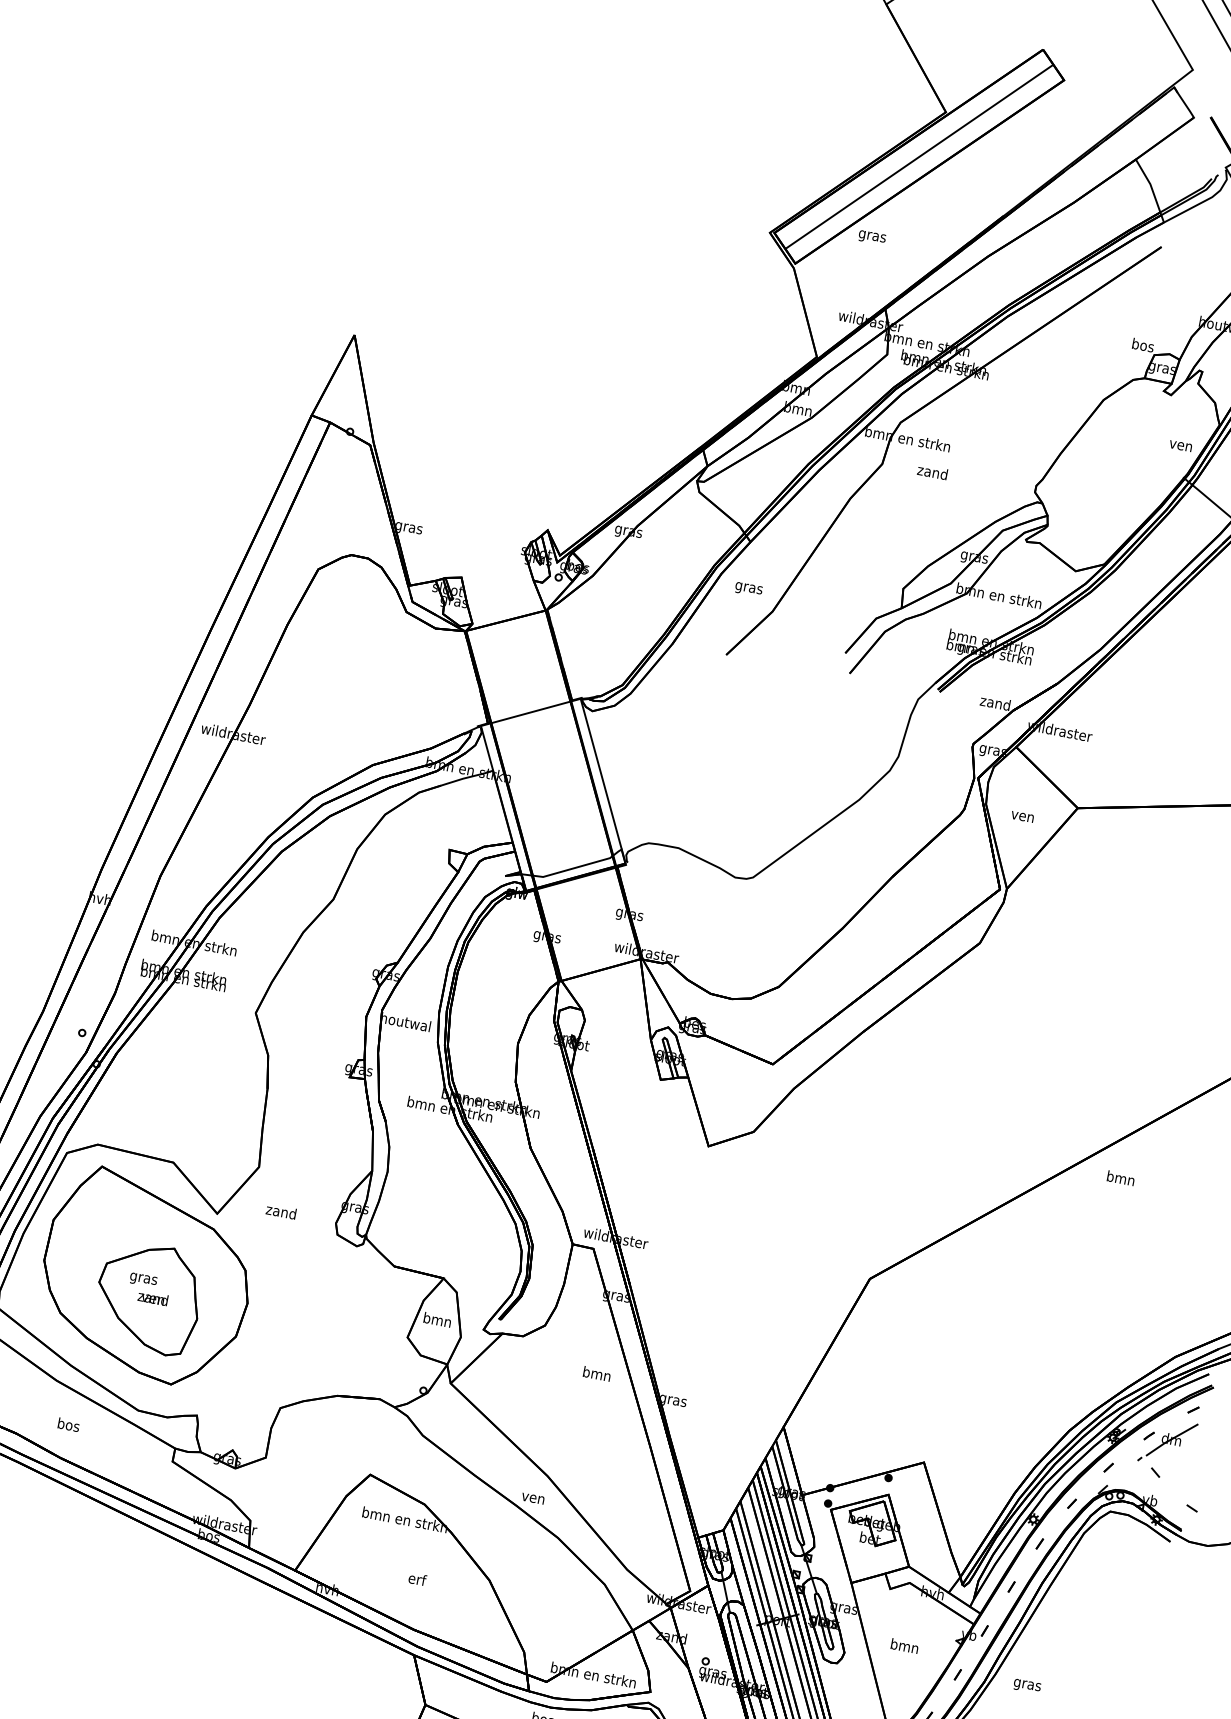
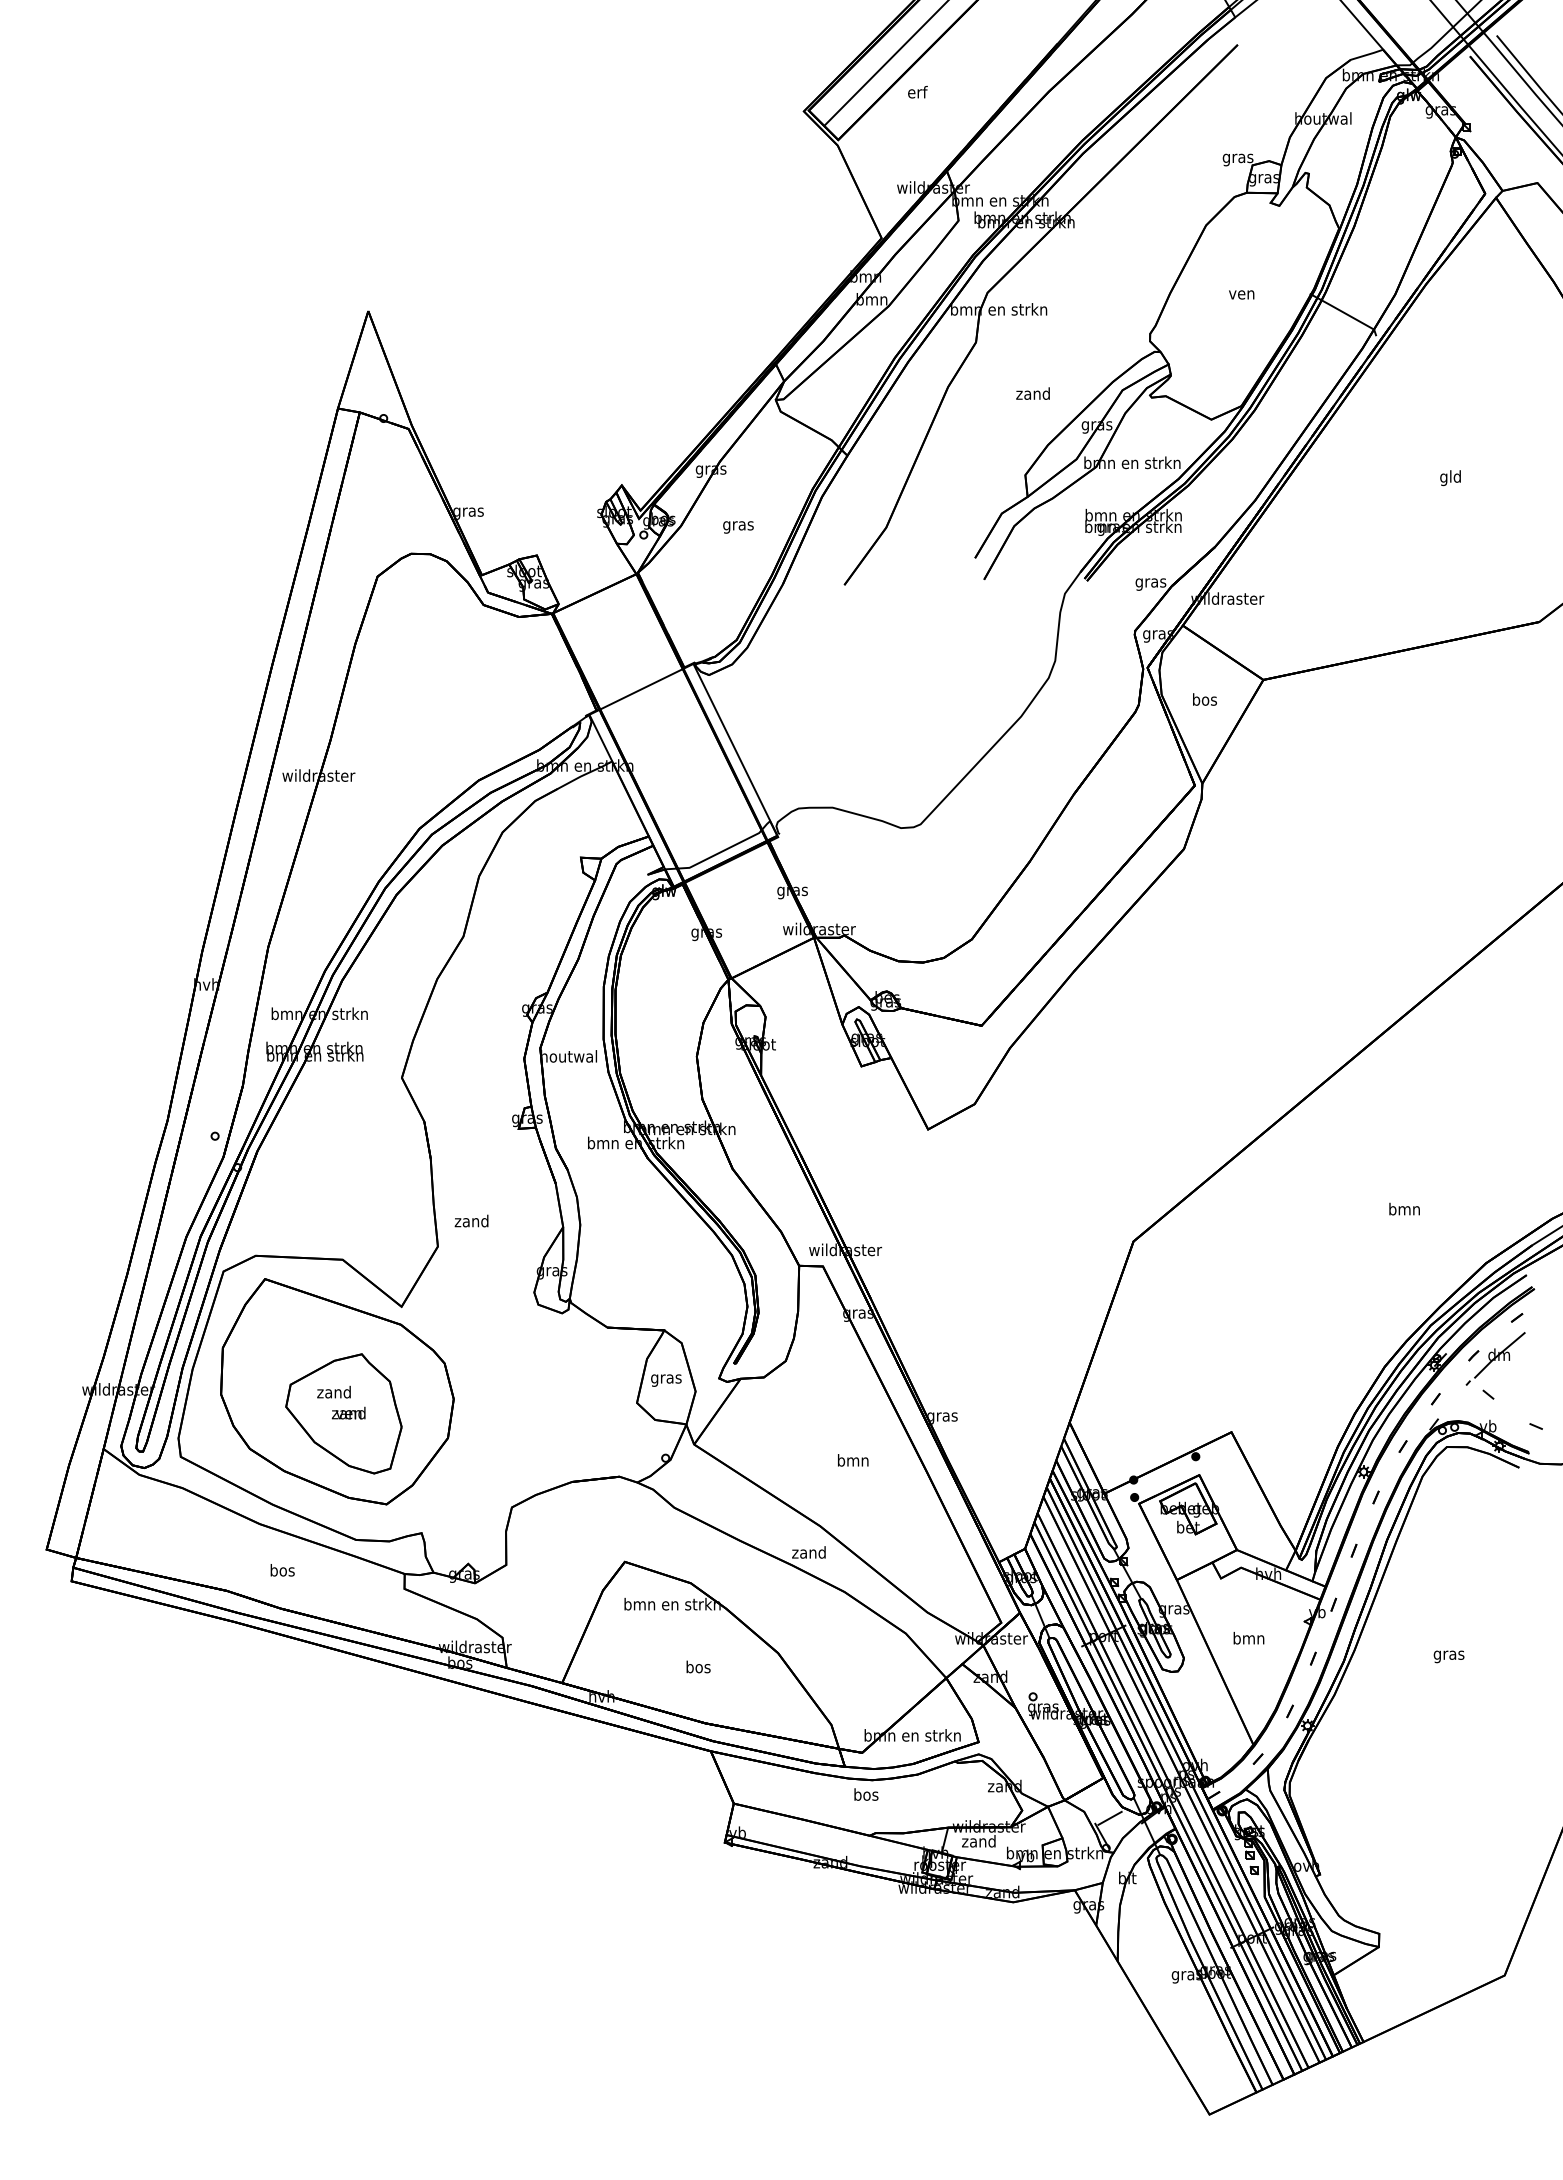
text: (872, 236) -> (917, 93), gras -> erf
text: (1142, 346) -> (1237, 158), bos -> gras
text: (1180, 445) -> (1241, 294), moved
text: (932, 471) -> (1032, 393), moved
text: (748, 589) -> (738, 527), moved
text: (995, 703) -> (1150, 582), zand -> gras
text: (1022, 815) -> (1204, 699), ven -> bos
text: (1120, 1177) -> (1404, 1208), moved
text: (281, 1211) -> (471, 1220), moved
text: (143, 1278) -> (333, 1393), gras -> zand
text: (437, 1320) -> (666, 1378), bmn -> gras
text: (597, 1374) -> (853, 1460), moved
text: (532, 1497) -> (808, 1552), ven -> zand
text: (417, 1578) -> (698, 1666), erf -> bos
text: (1026, 1685) -> (1448, 1656), moved

